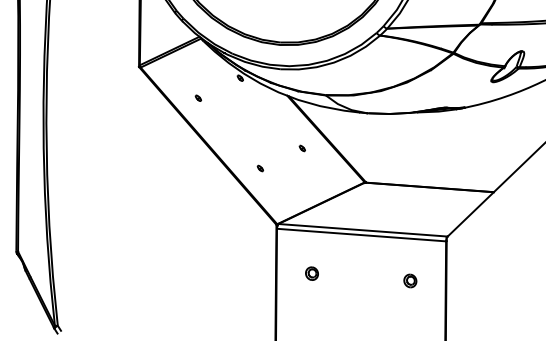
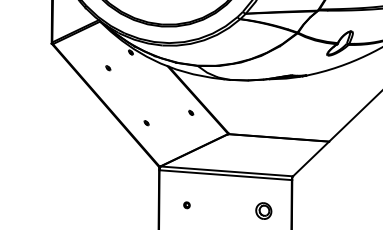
part: (197, 97) -> (107, 67), moved
part: (301, 148) -> (190, 112), moved
part: (311, 273) -> (186, 205), size x0.6
part: (410, 280) -> (263, 210), size x1.6

